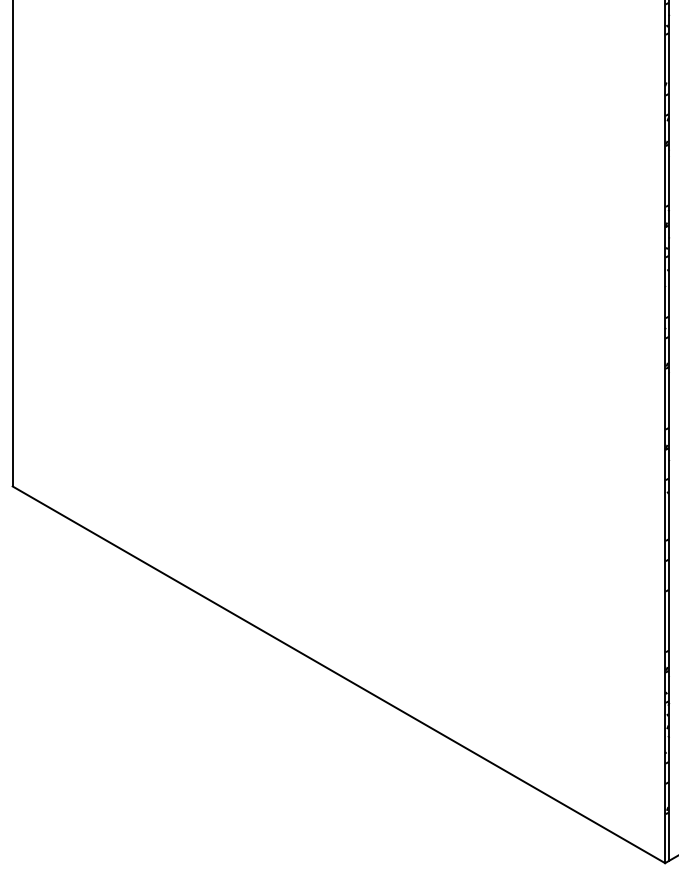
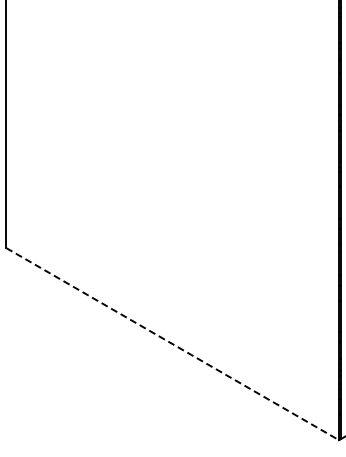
line: (340, 675) -> (173, 344), solid -> dashed

